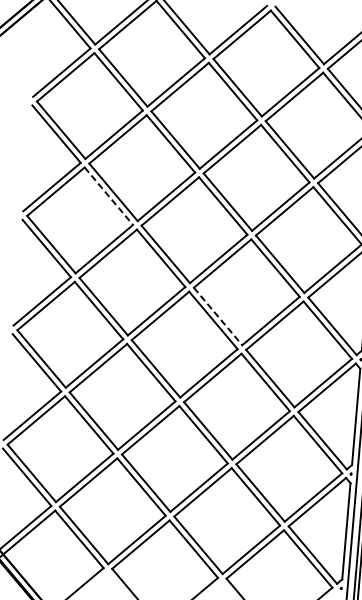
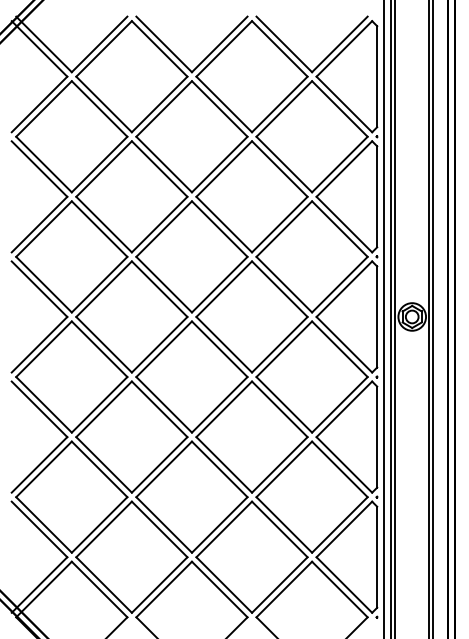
line: (108, 196) -> (99, 229), dashed -> solid
line: (218, 317) -> (224, 345), dashed -> solid

